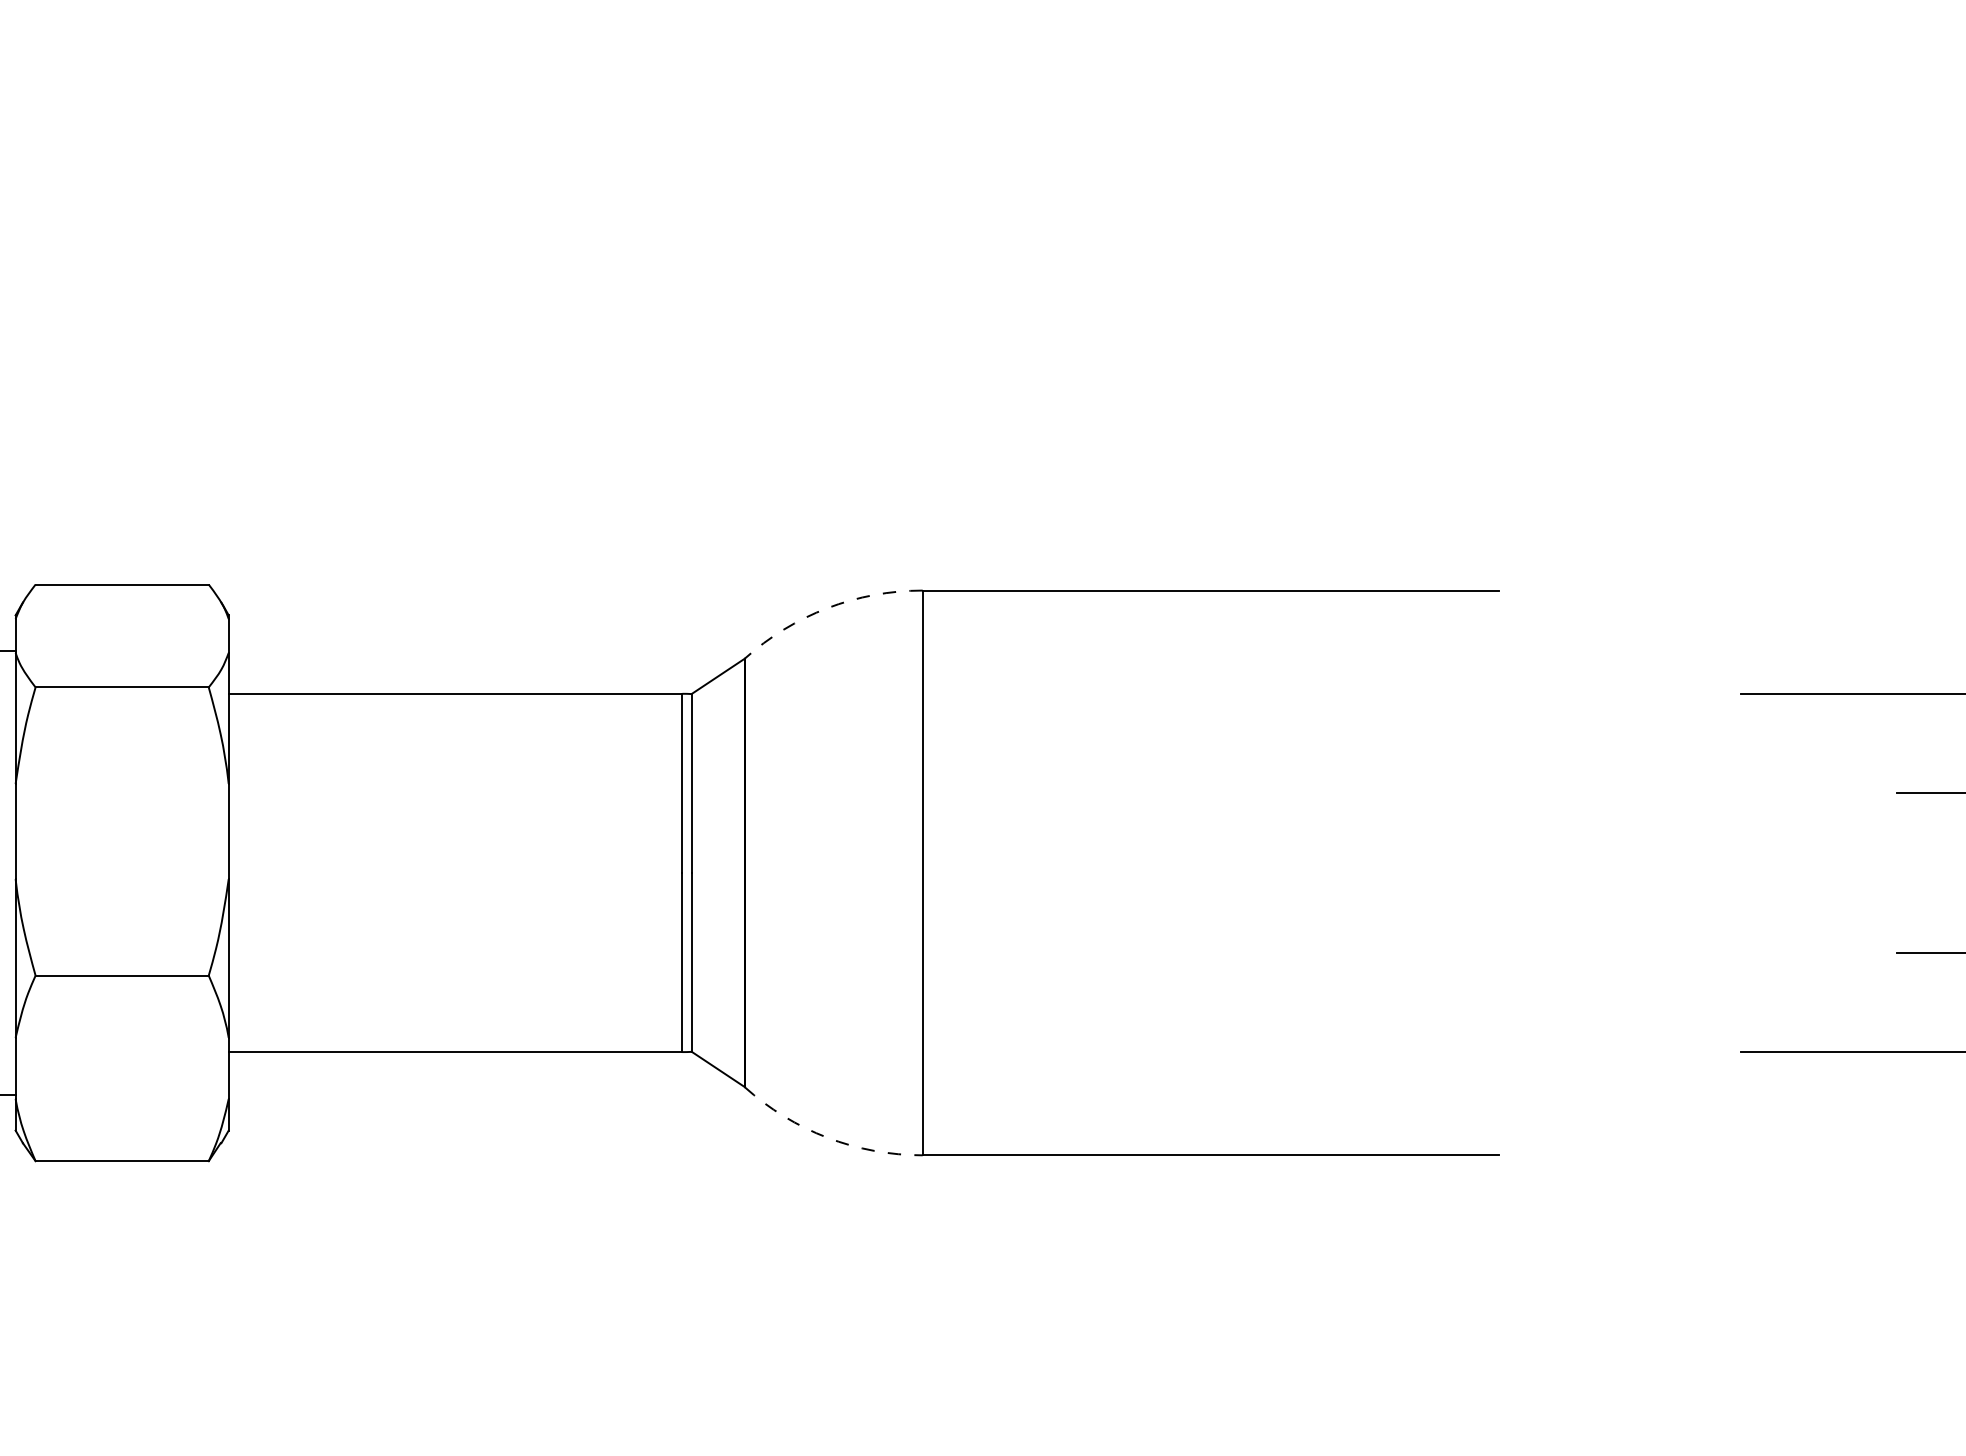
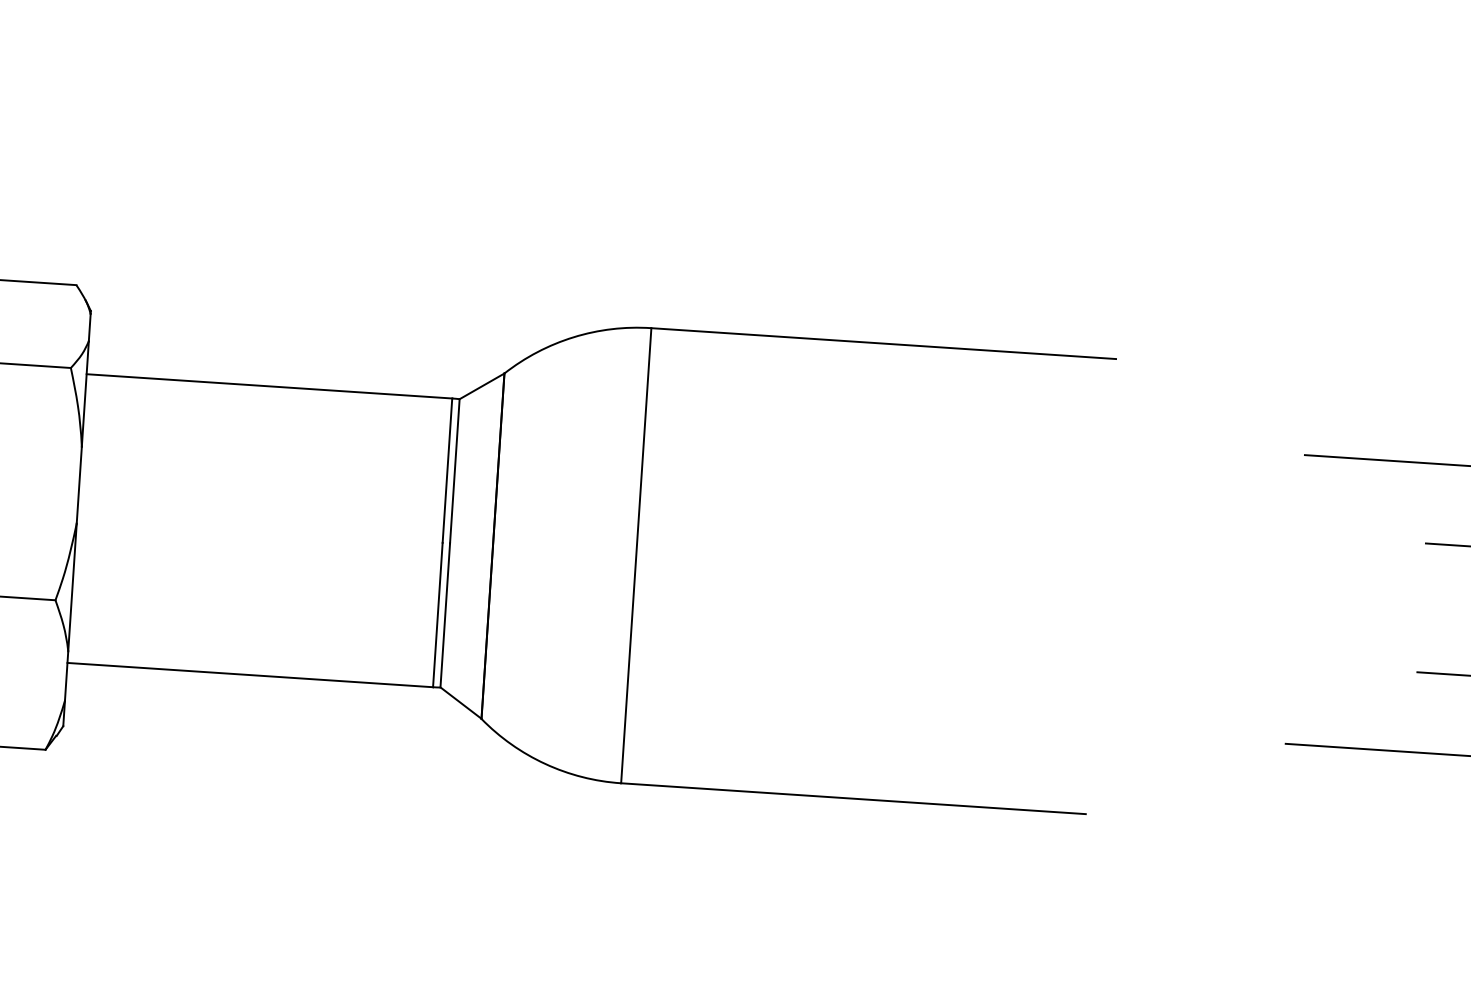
arc: (827, 608) -> (573, 337), dashed -> solid
arc: (827, 1137) -> (545, 763), dashed -> solid

